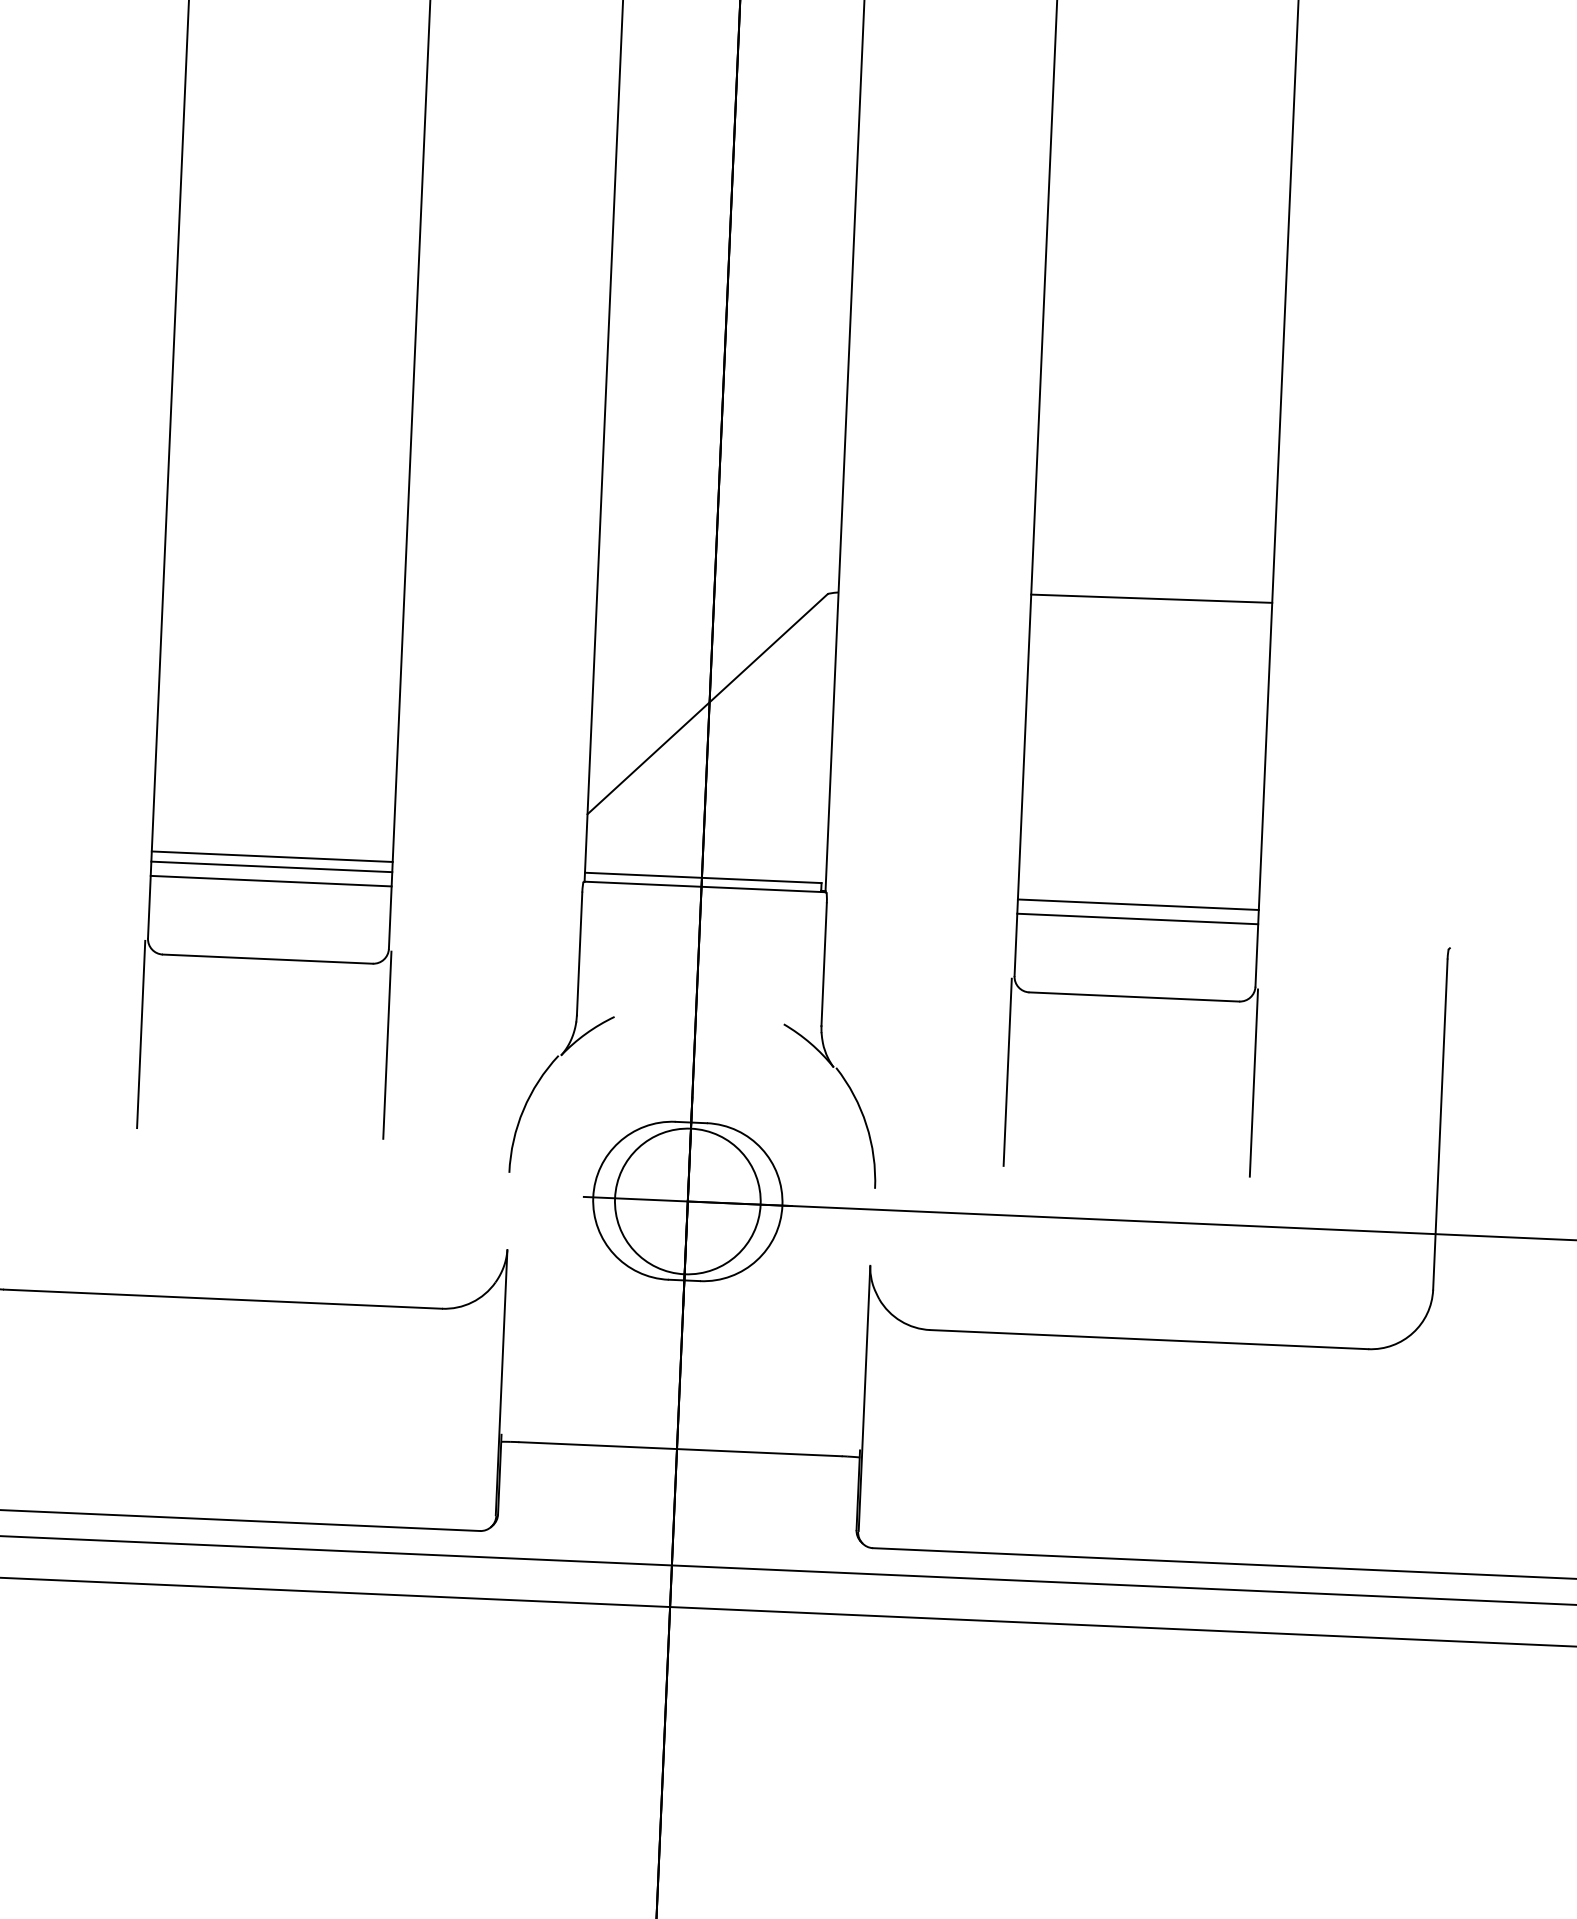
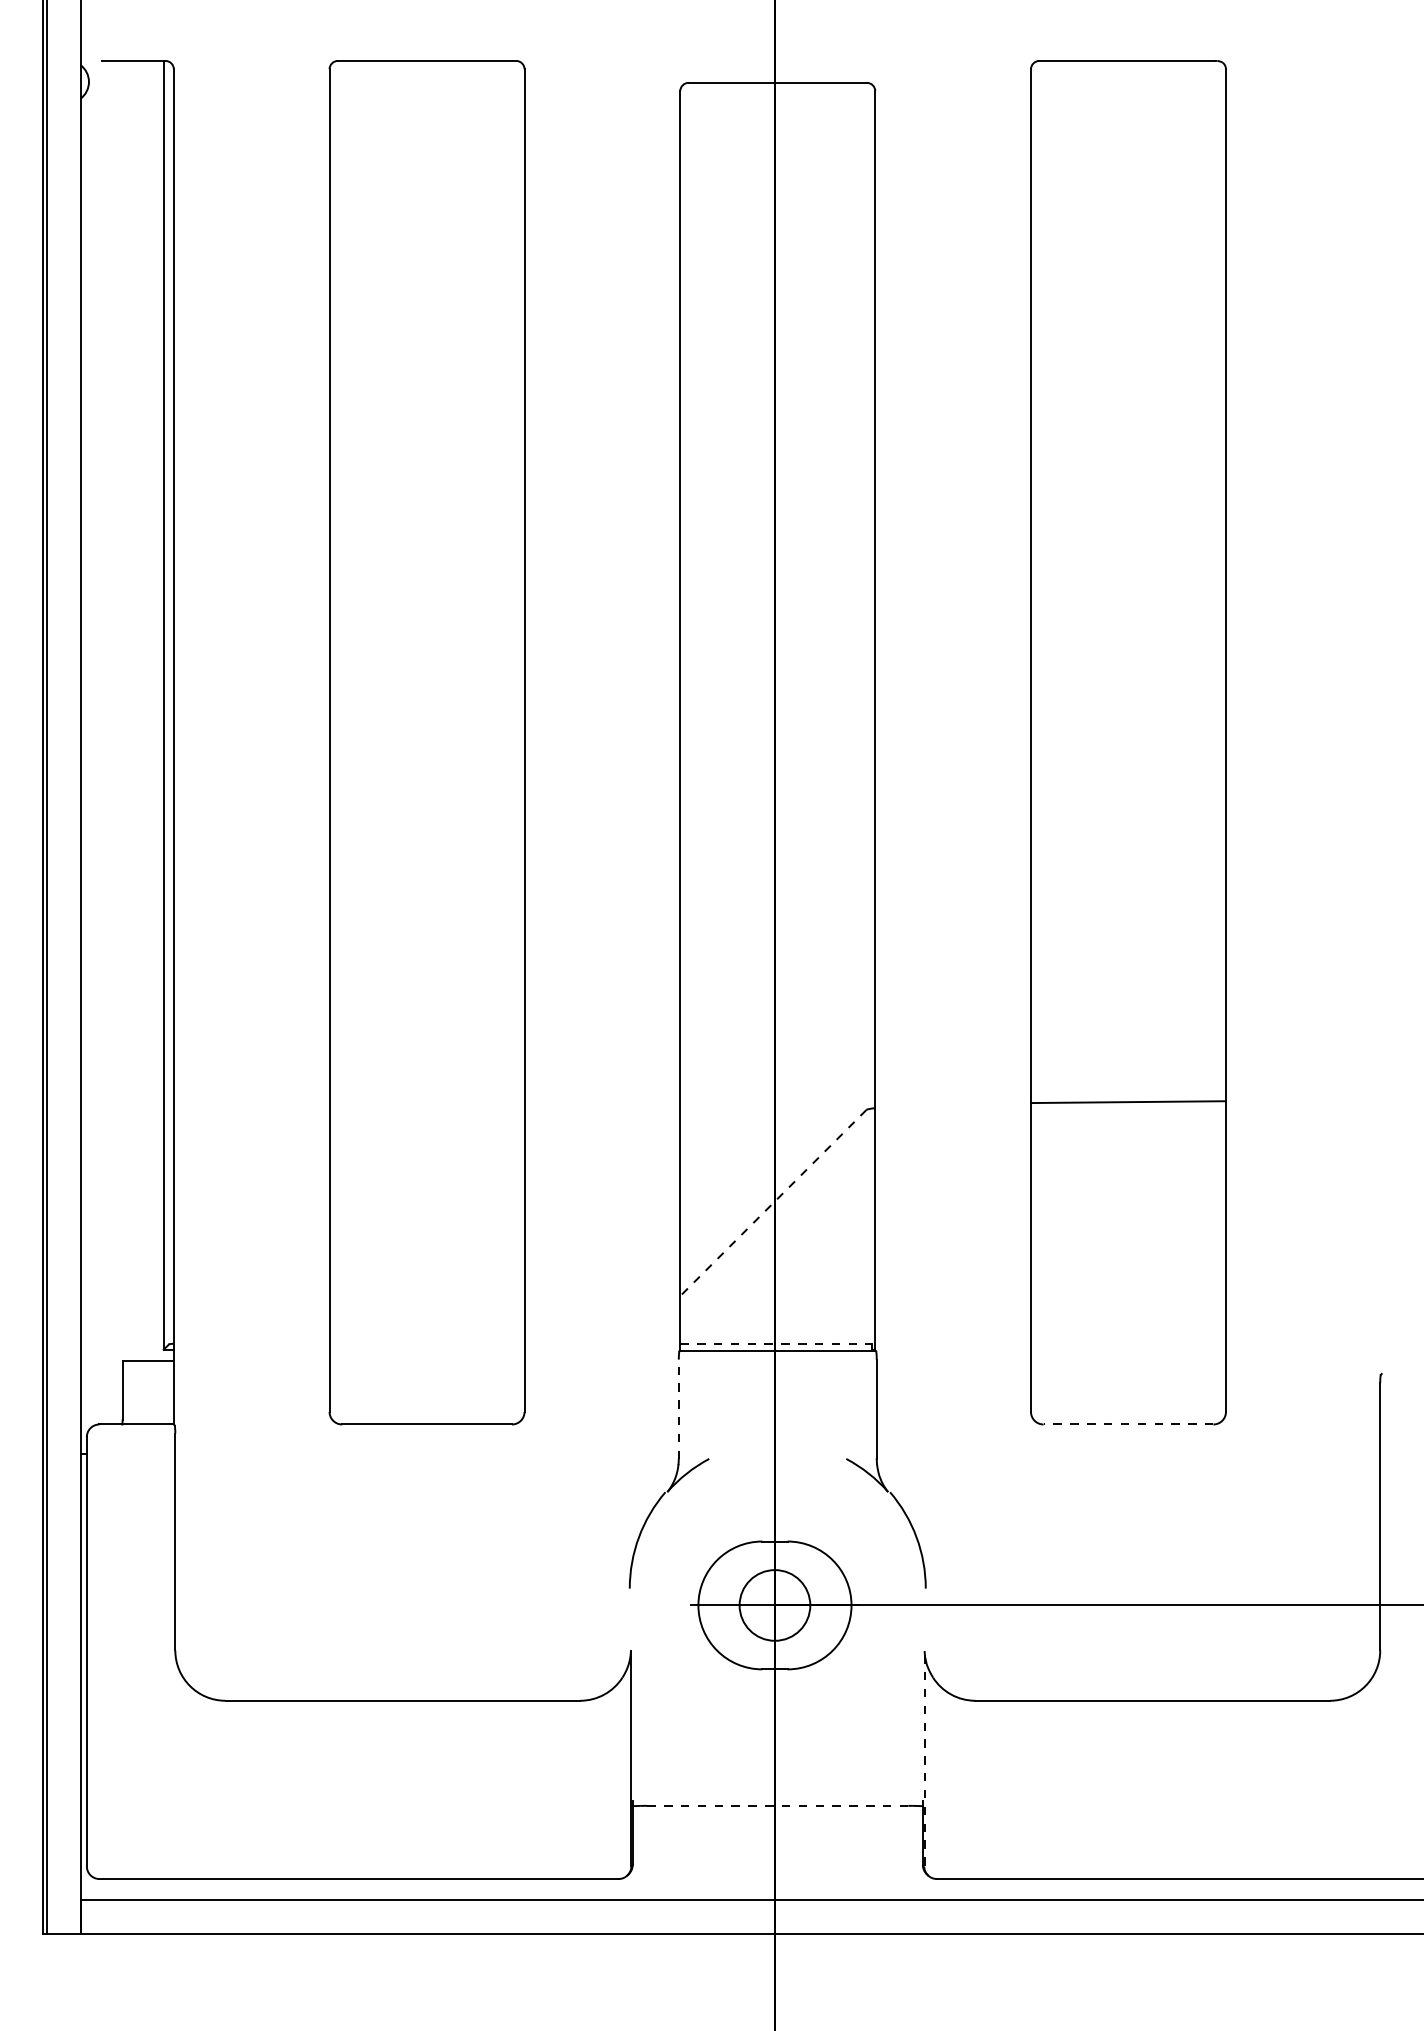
line: (707, 704) -> (773, 1203), solid -> dashed
line: (271, 856) -> (426, 1341), removed
line: (271, 866) -> (426, 1349), removed
line: (703, 877) -> (776, 1343), solid -> dashed
line: (270, 881) -> (426, 1361), removed
line: (1137, 904) -> (1127, 1349), removed
line: (1136, 919) -> (1127, 1361), removed
line: (579, 954) -> (678, 1409), solid -> dashed
line: (1134, 996) -> (1128, 1424), solid -> dashed
line: (141, 1034) -> (327, 1489), removed
line: (387, 1044) -> (526, 1489), removed
line: (1007, 1071) -> (1028, 1489), removed
line: (1254, 1082) -> (1228, 1489), removed
circle: (687, 1201) -> (774, 1605), size x0.6
line: (864, 1397) -> (924, 1757), solid -> dashed
line: (681, 1448) -> (778, 1805), solid -> dashed

